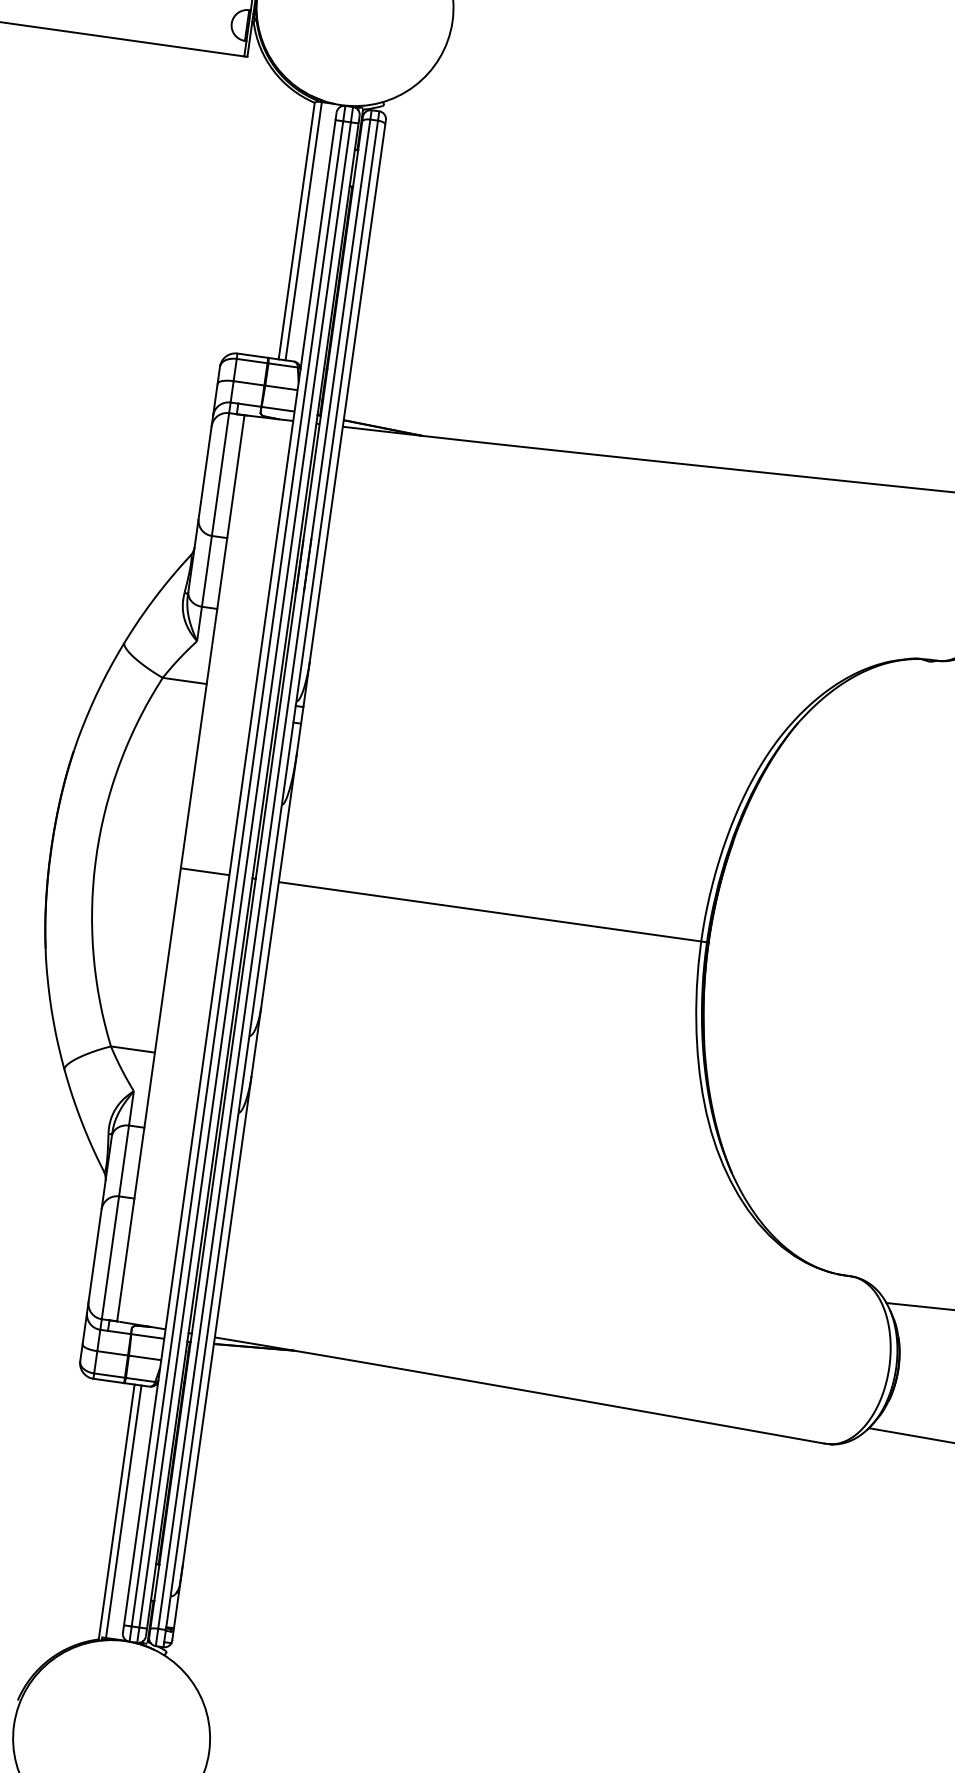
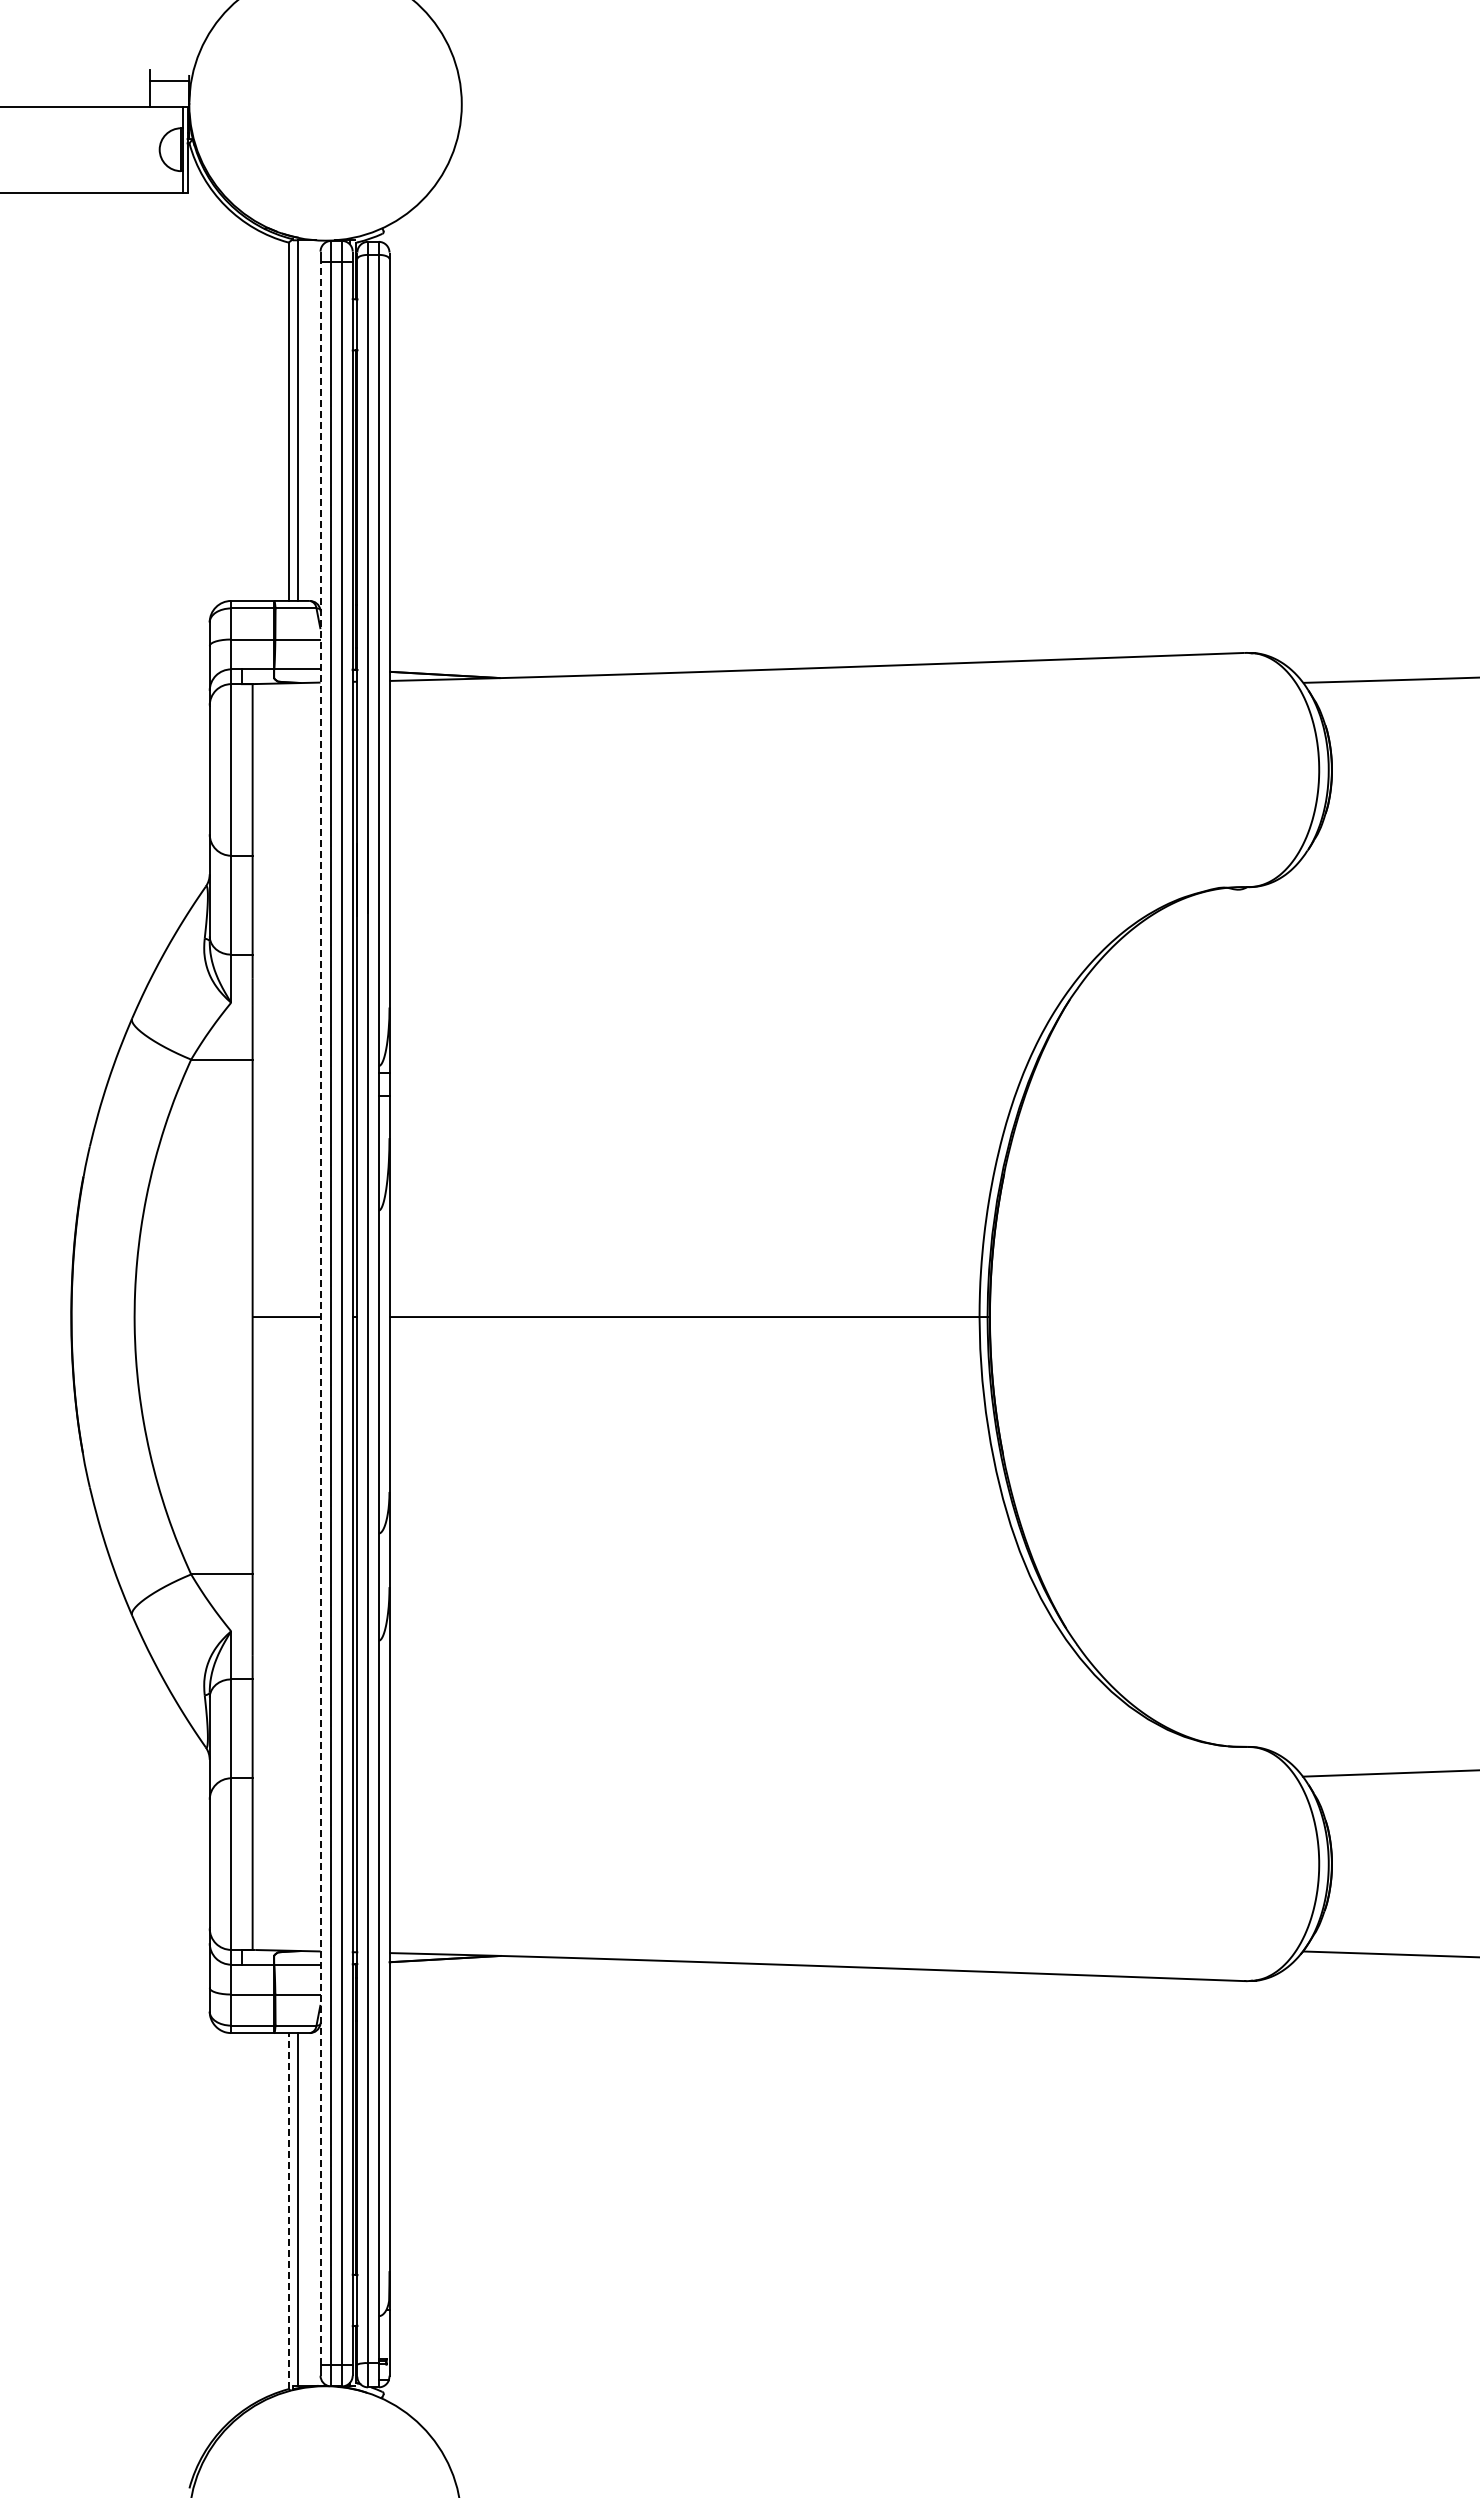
line: (229, 872) -> (320, 1313), solid -> dashed
line: (116, 1511) -> (288, 2210), solid -> dashed

